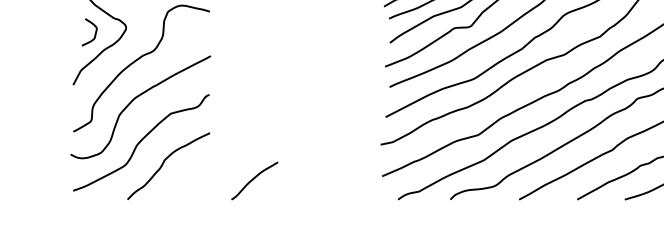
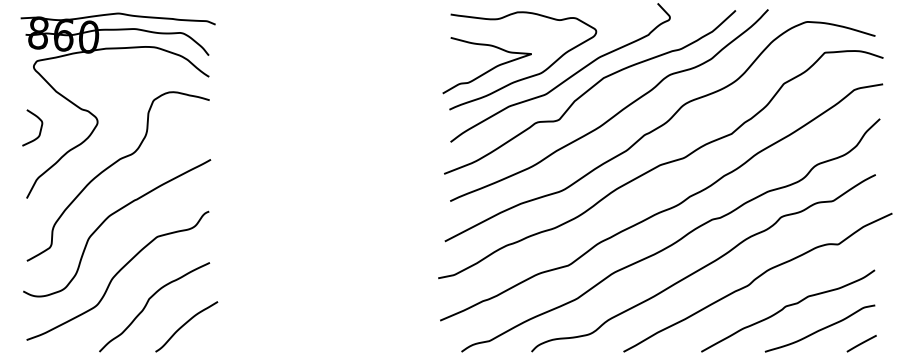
curve: (94, 34) -> (39, 130), moved
curve: (253, 179) -> (185, 324), moved

